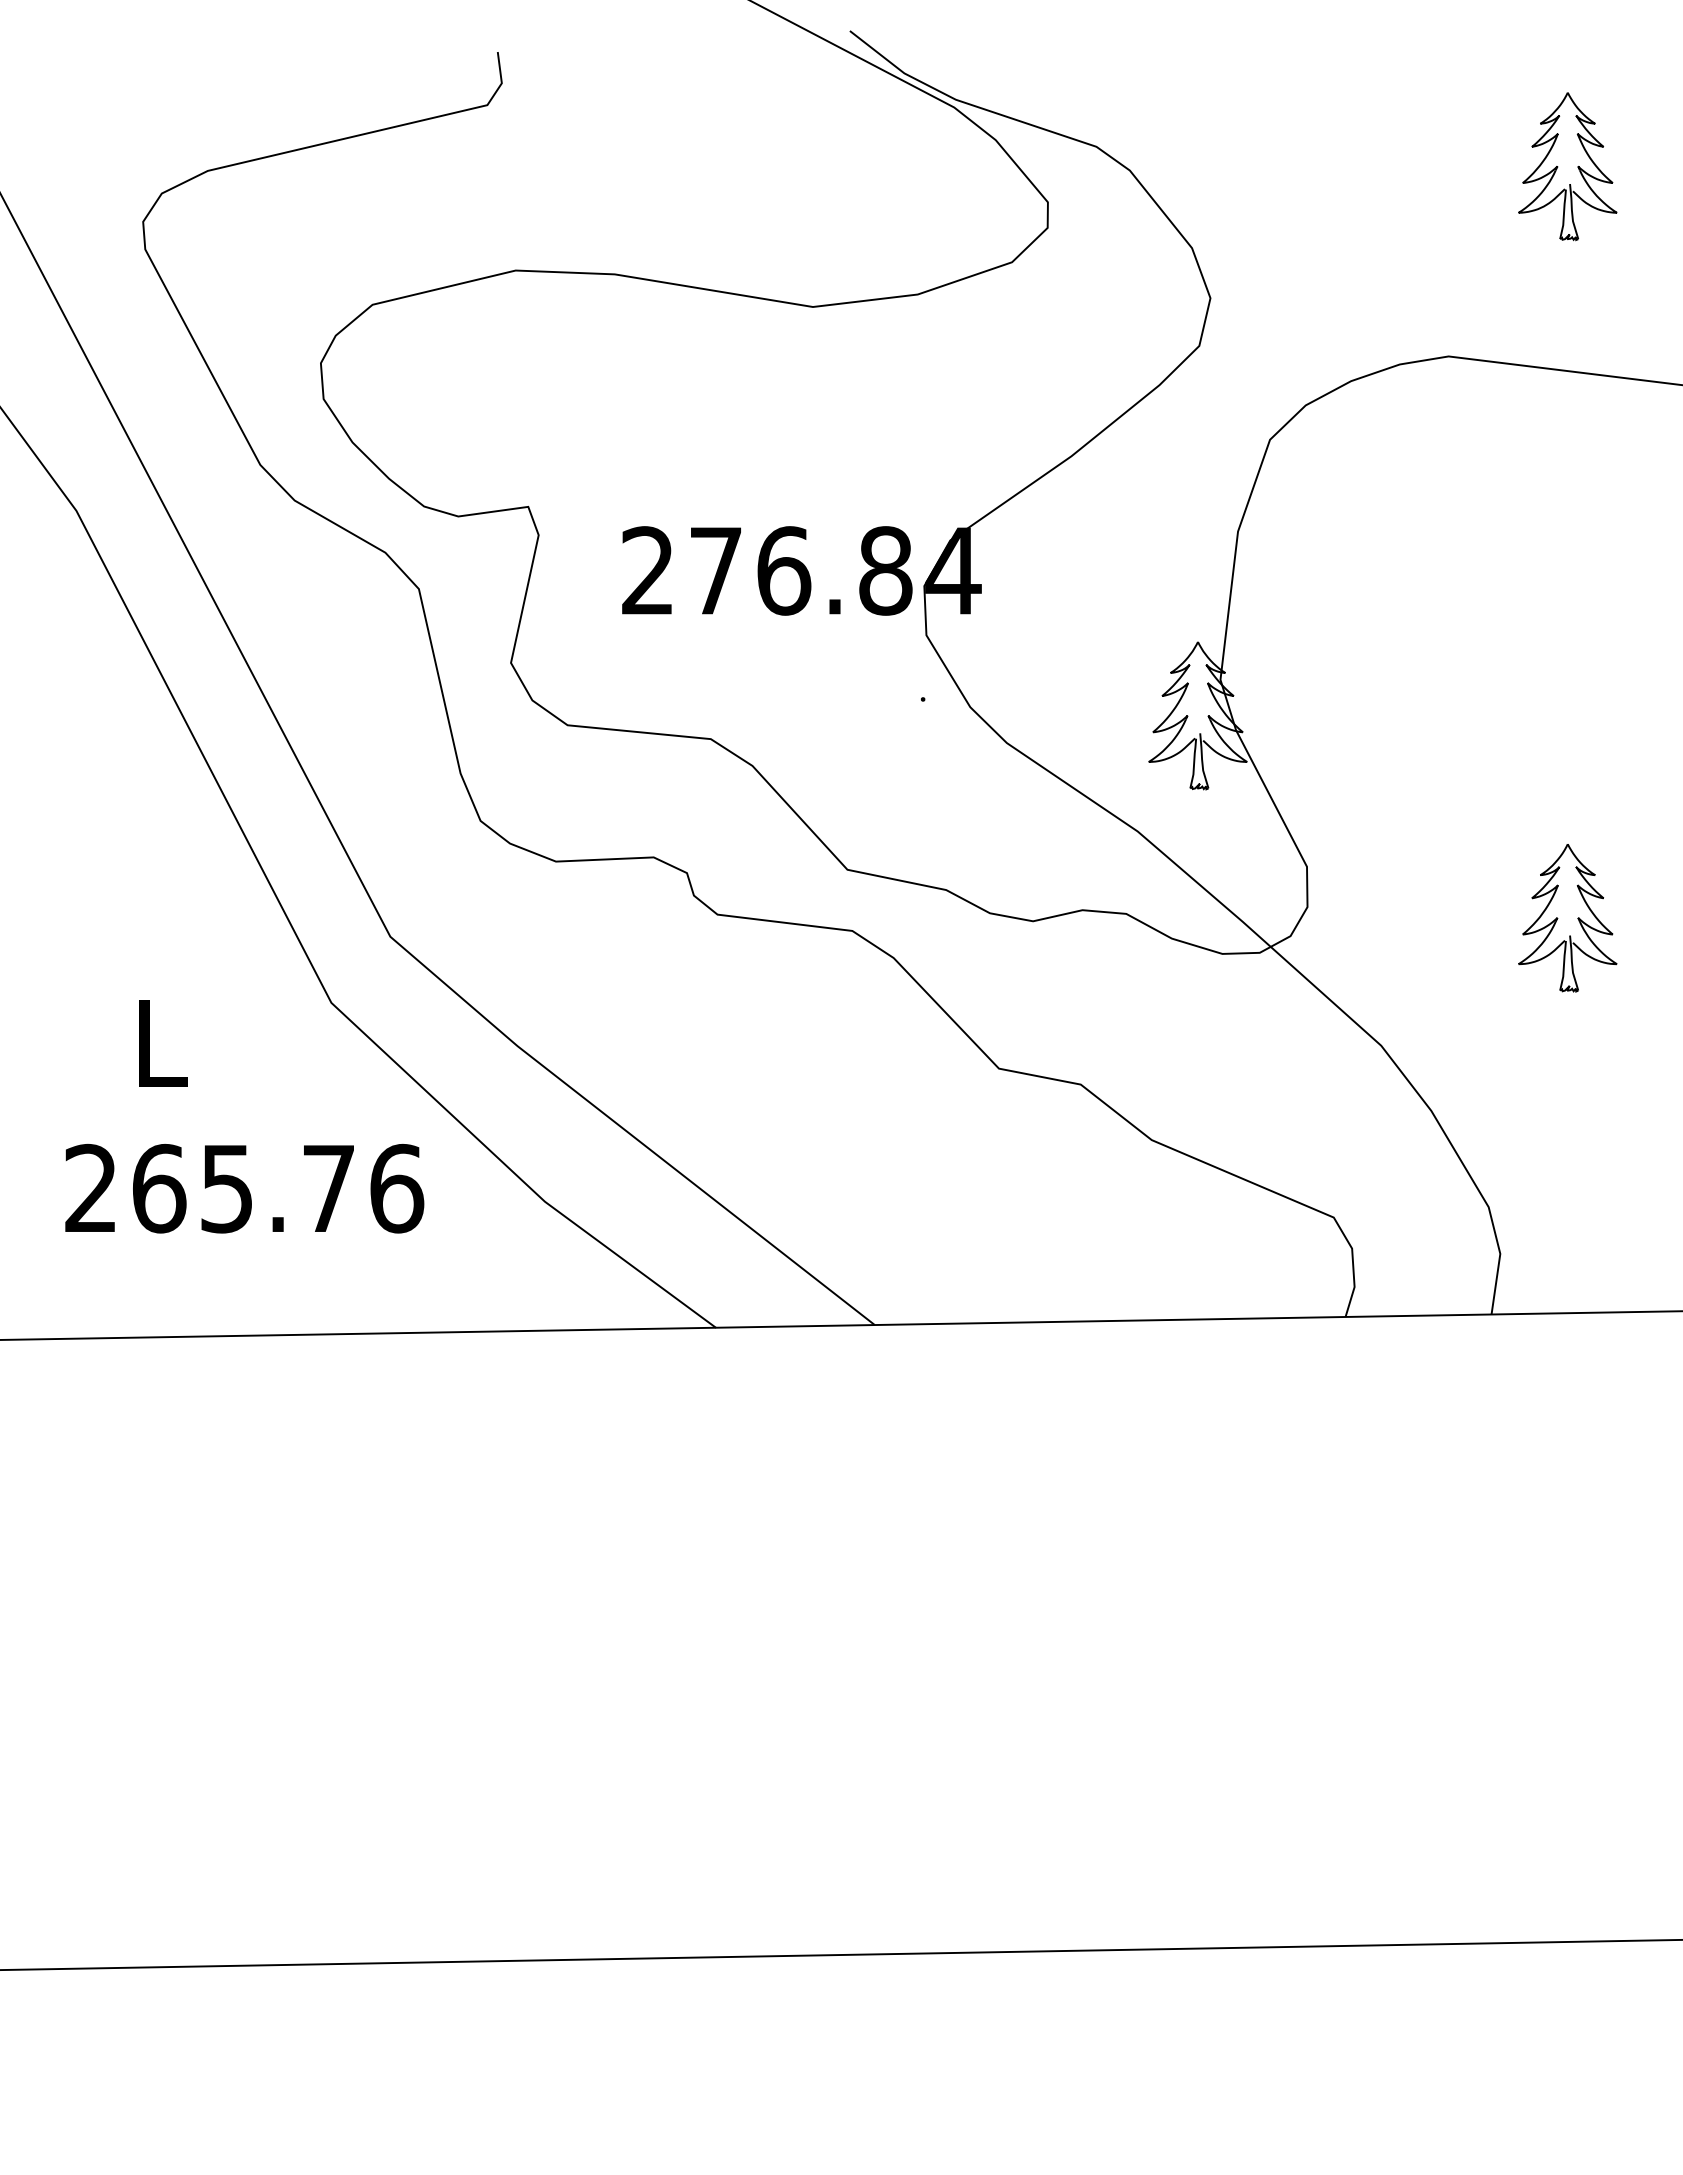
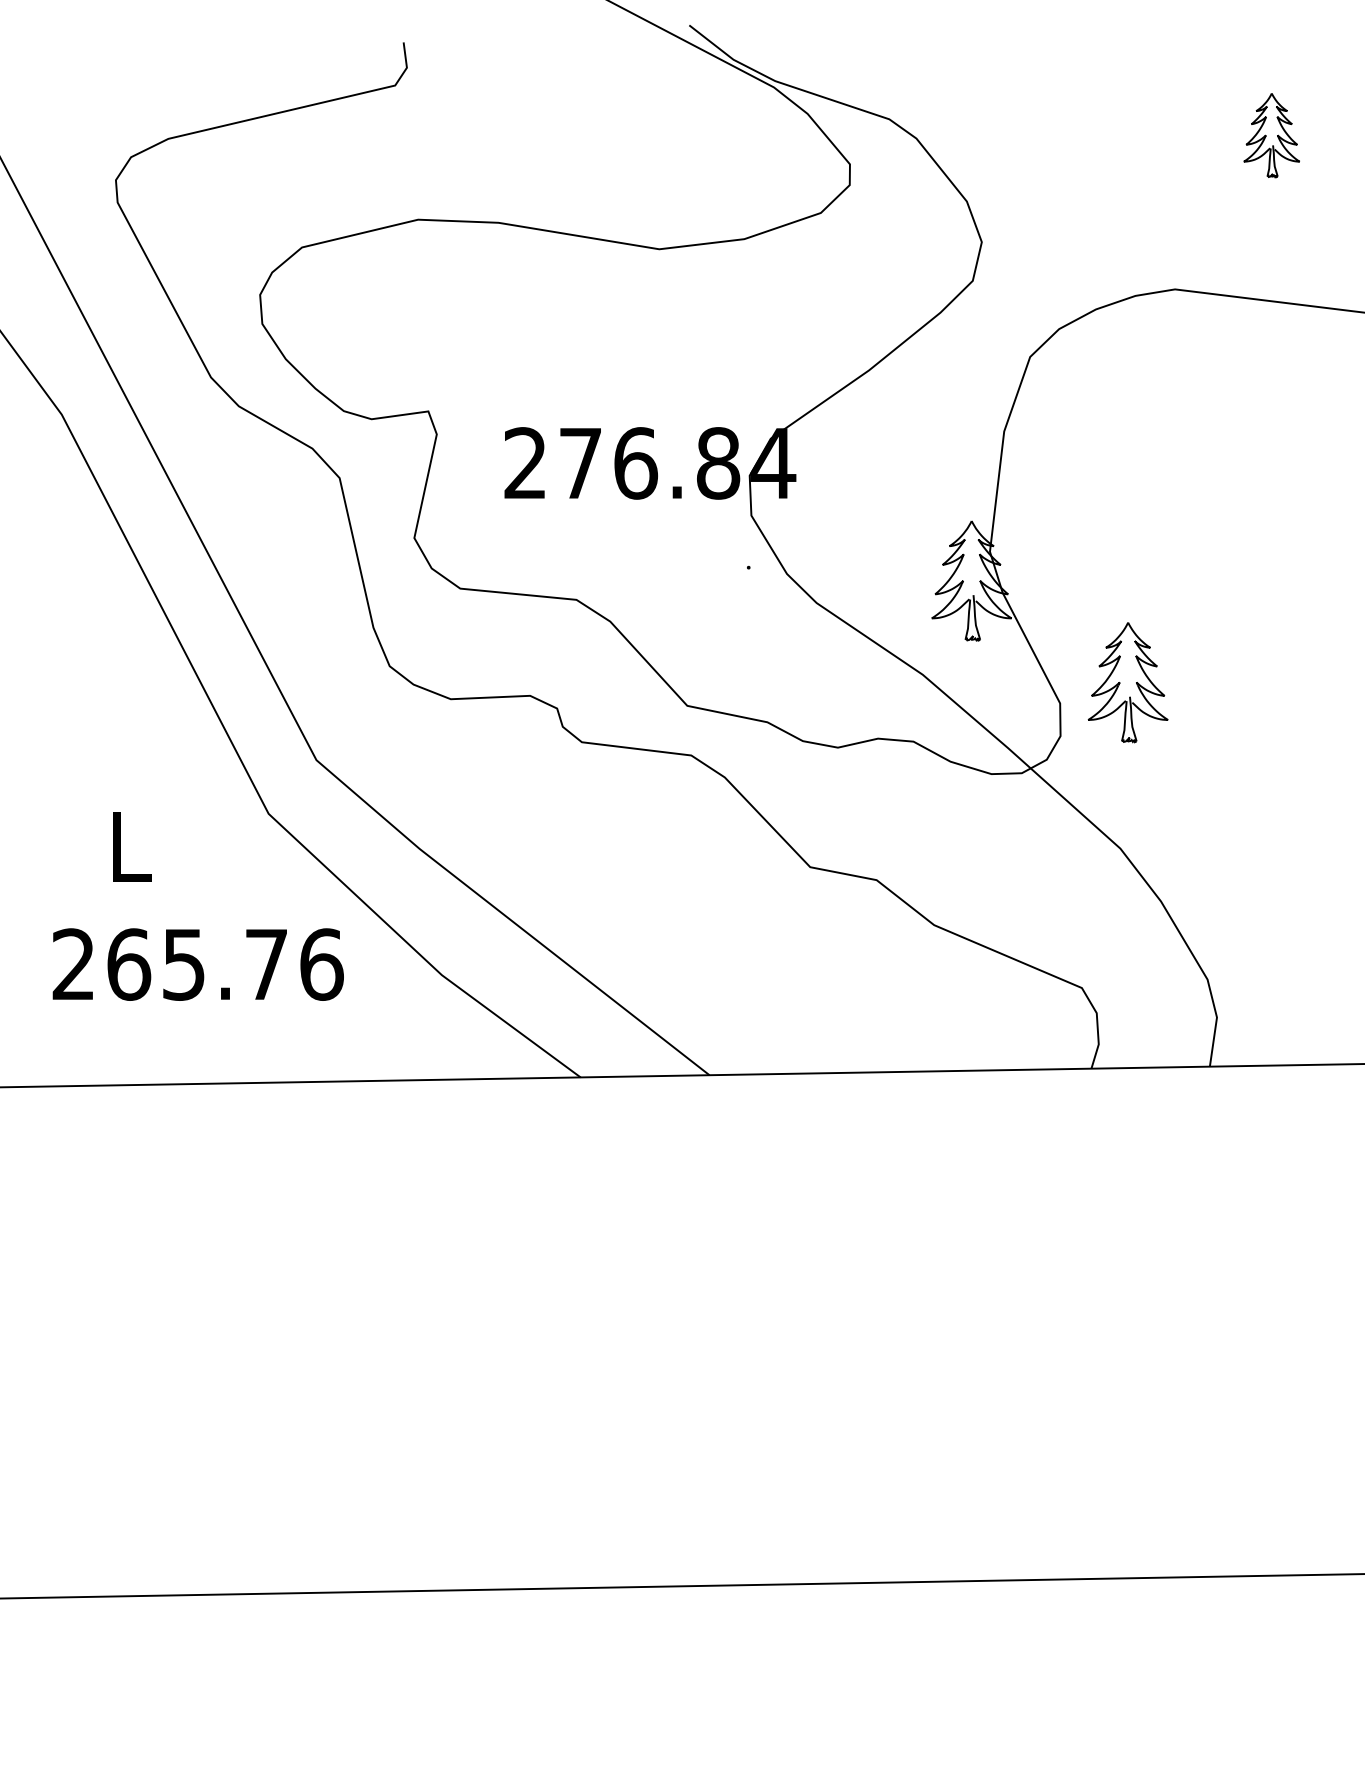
part: (1567, 166) -> (1271, 135), size x0.7
part: (1567, 918) -> (1127, 682), moved

